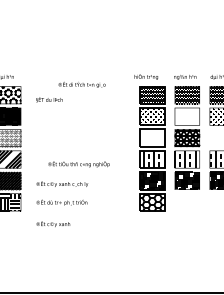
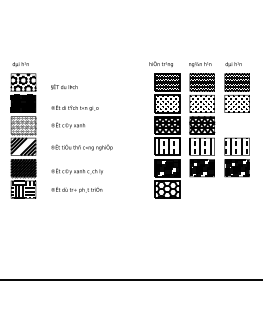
text: (81, 84) -> (74, 107), moved
hatch: (187, 116) -> (202, 103), added
hatch: (151, 138) -> (166, 125), added
text: (78, 164) -> (81, 147), moved
text: (52, 224) -> (67, 125), moved

